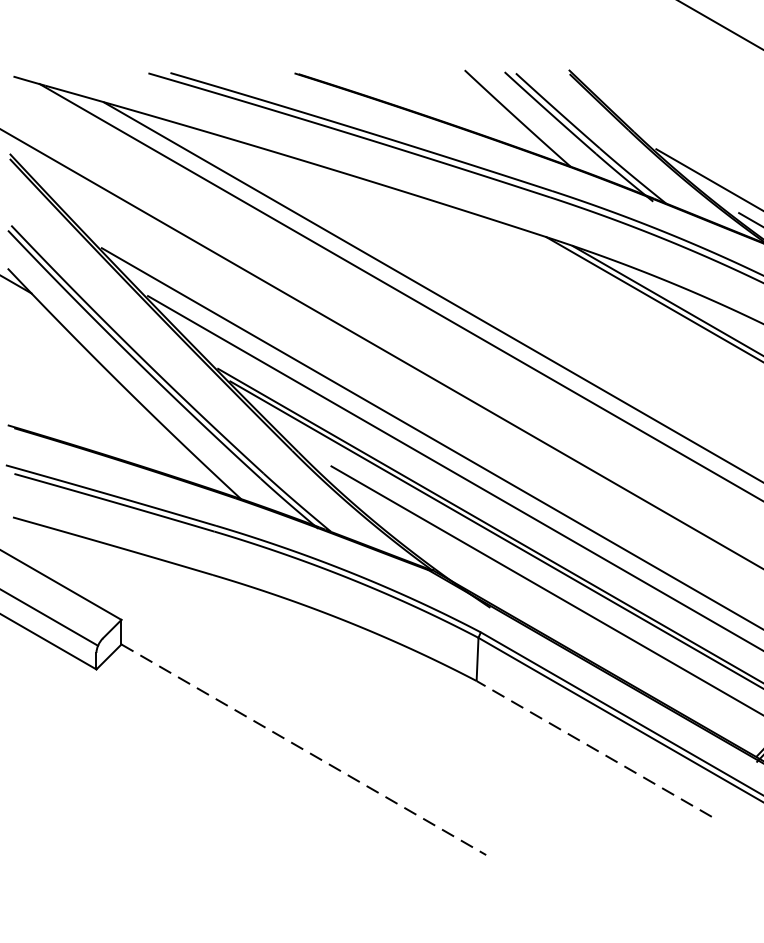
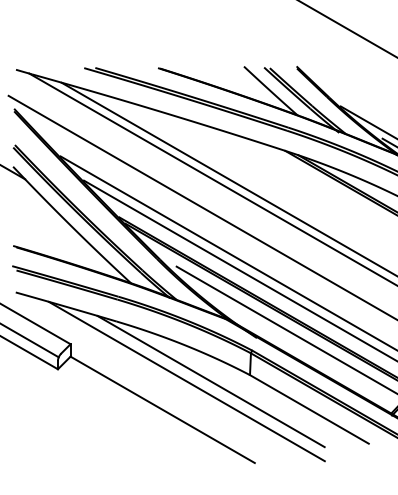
line: (350, 693) -> (186, 381), added
line: (398, 693) -> (210, 381), added
line: (594, 749) -> (309, 409), dashed -> solid
line: (305, 751) -> (163, 410), dashed -> solid

